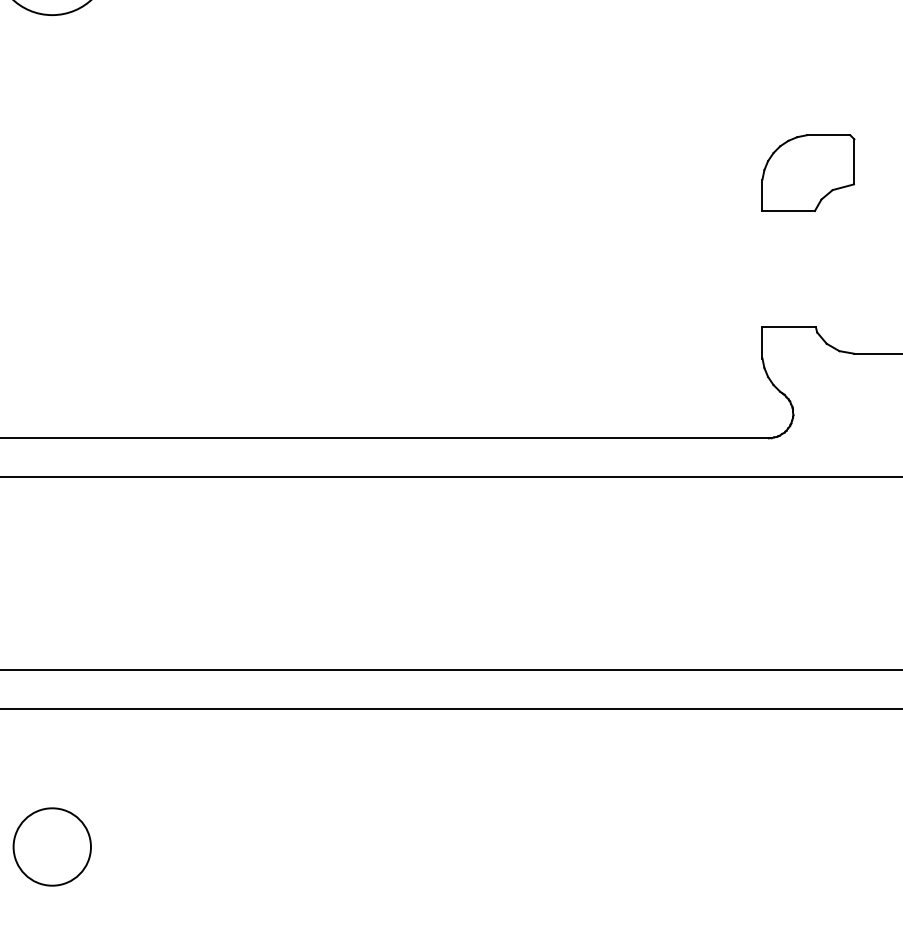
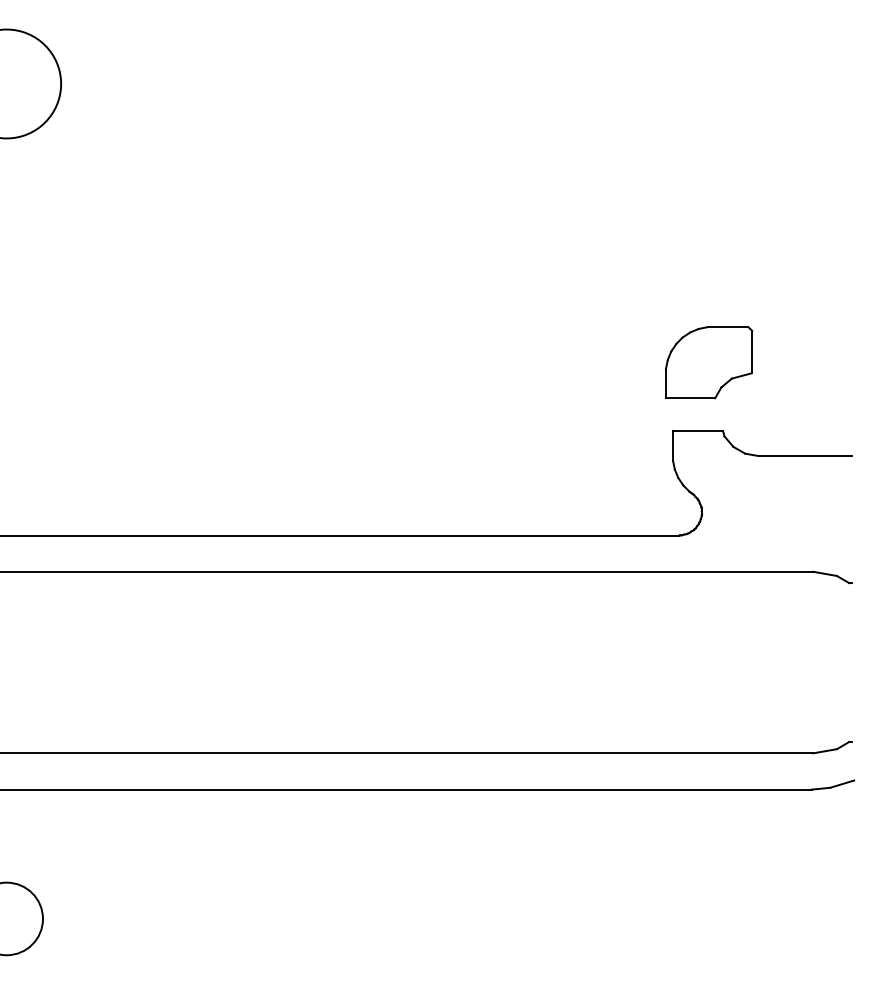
part: (808, 172) -> (709, 362), moved

